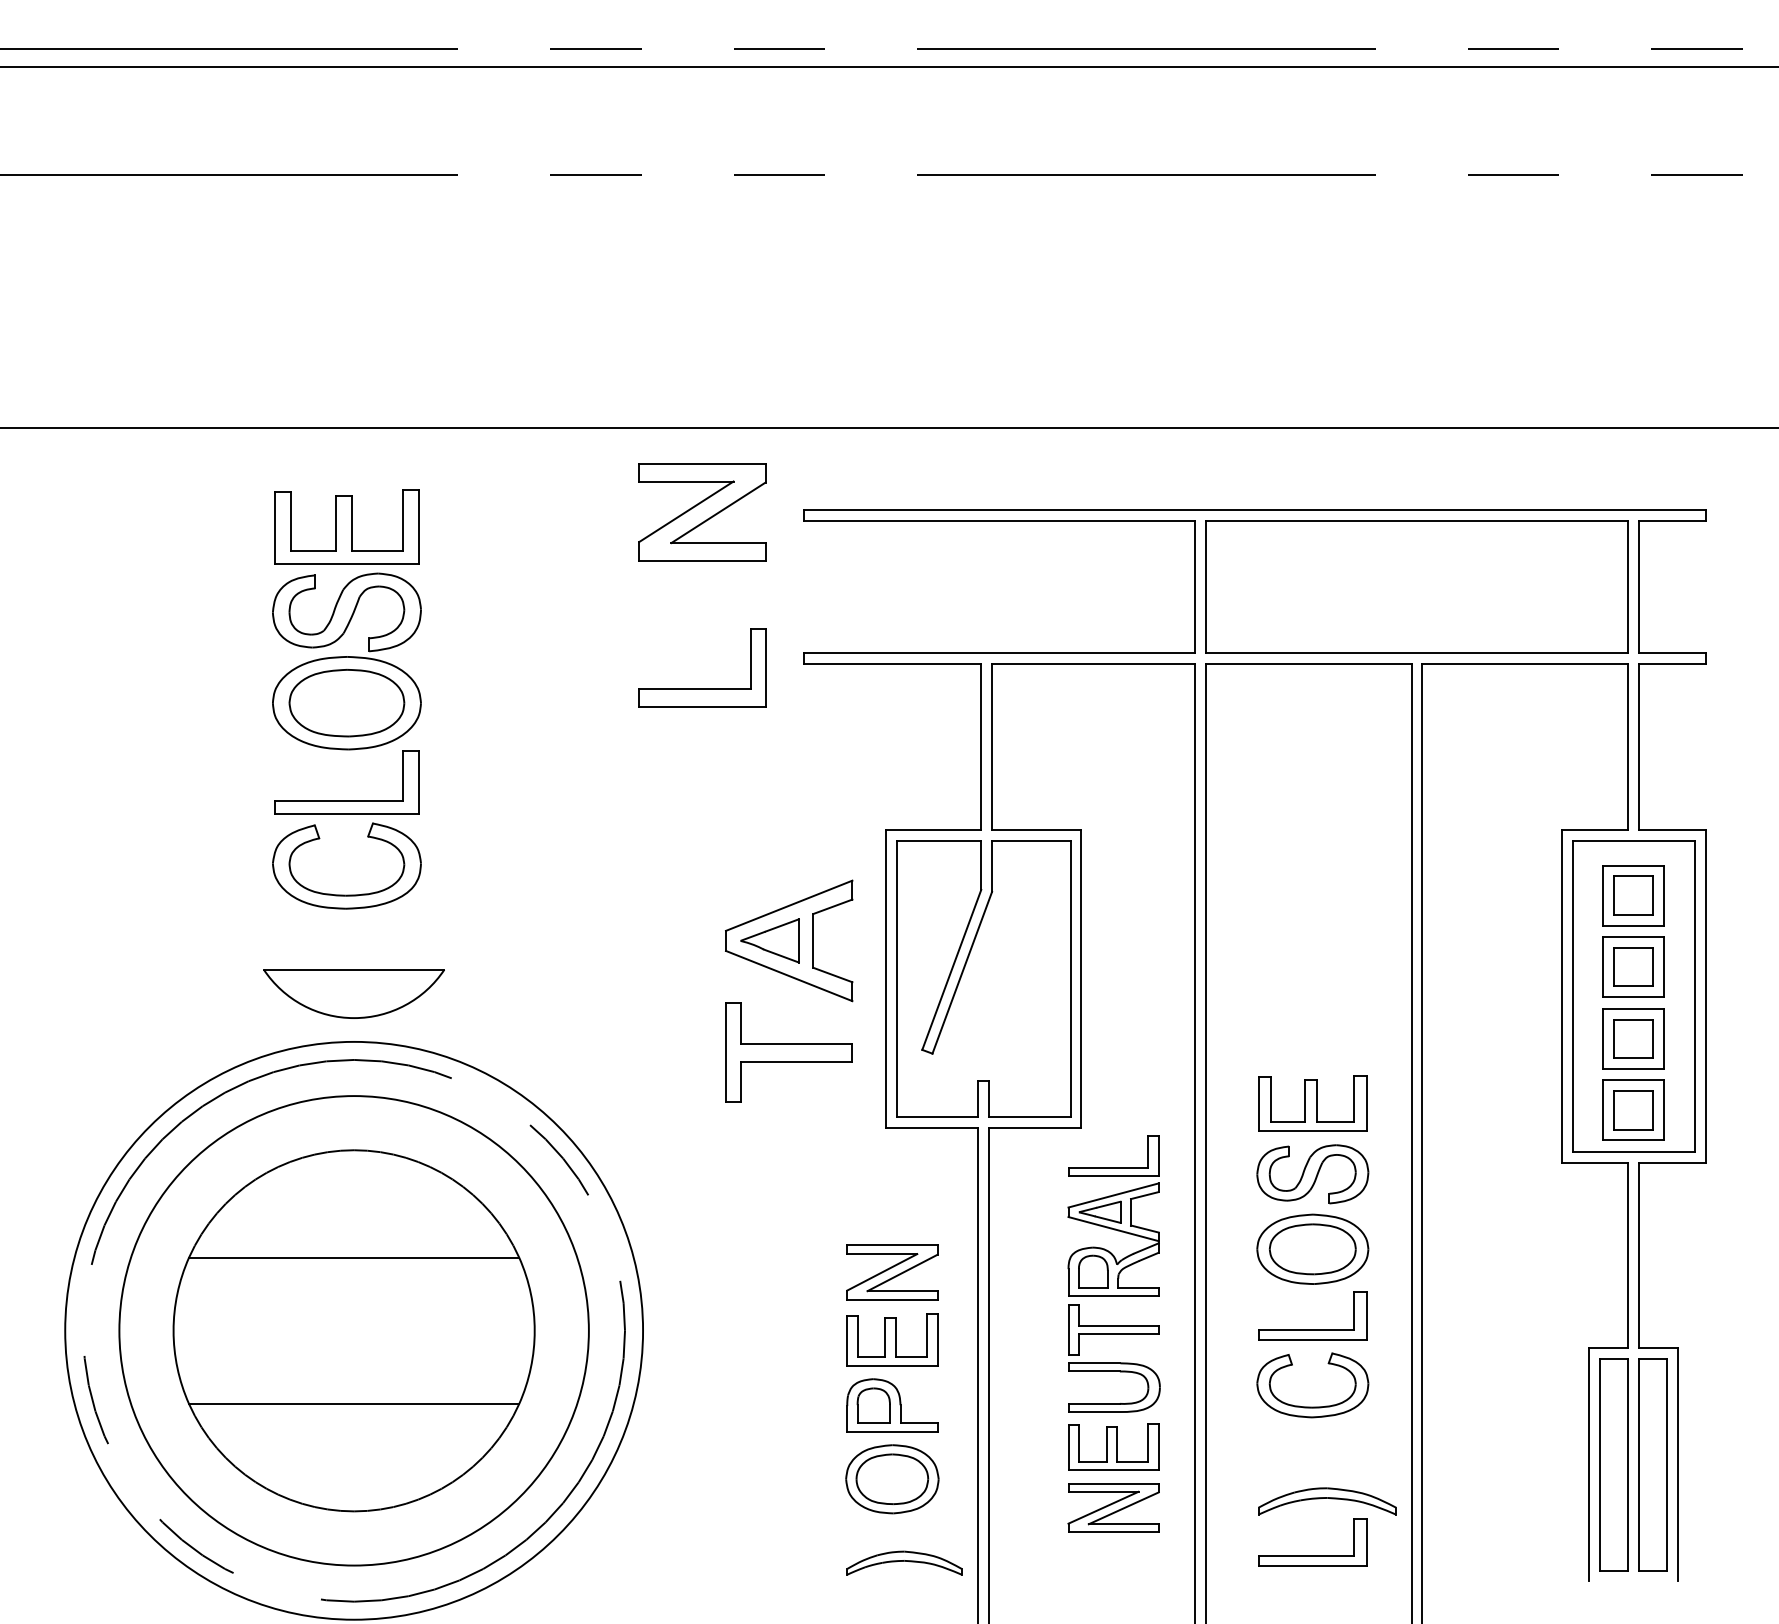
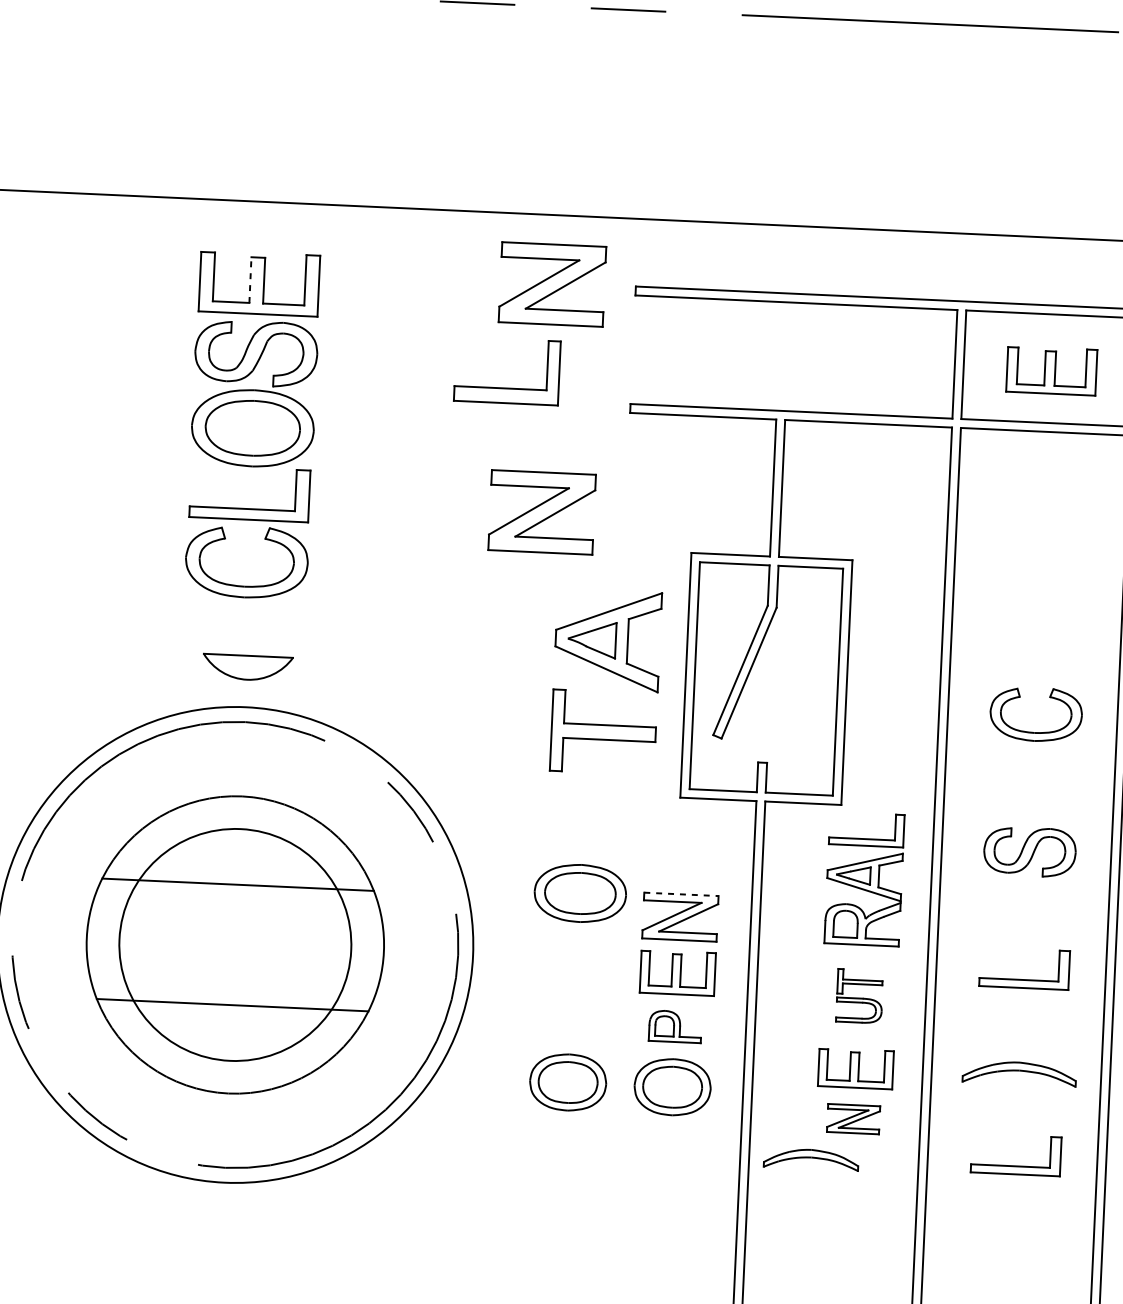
line: (335, 523) -> (250, 280), solid -> dashed
part: (702, 688) -> (506, 388), moved
part: (702, 789) -> (542, 512), added
part: (353, 993) -> (247, 667), size x0.6
part: (1312, 1103) -> (1051, 370), moved
line: (892, 1244) -> (681, 894), solid -> dashed
part: (1312, 1248) -> (580, 892), moved
circle: (353, 1330) -> (234, 944), size x0.6
part: (1114, 1358) -> (859, 996), size x0.6
part: (892, 1405) -> (675, 1026), size x0.7
part: (1312, 1406) -> (1035, 732), moved
part: (765, 1479) -> (568, 1082), added
part: (1327, 1501) -> (1019, 1073), moved
part: (1113, 1507) -> (853, 1118), size x0.7
part: (904, 1562) -> (811, 1158), moved

